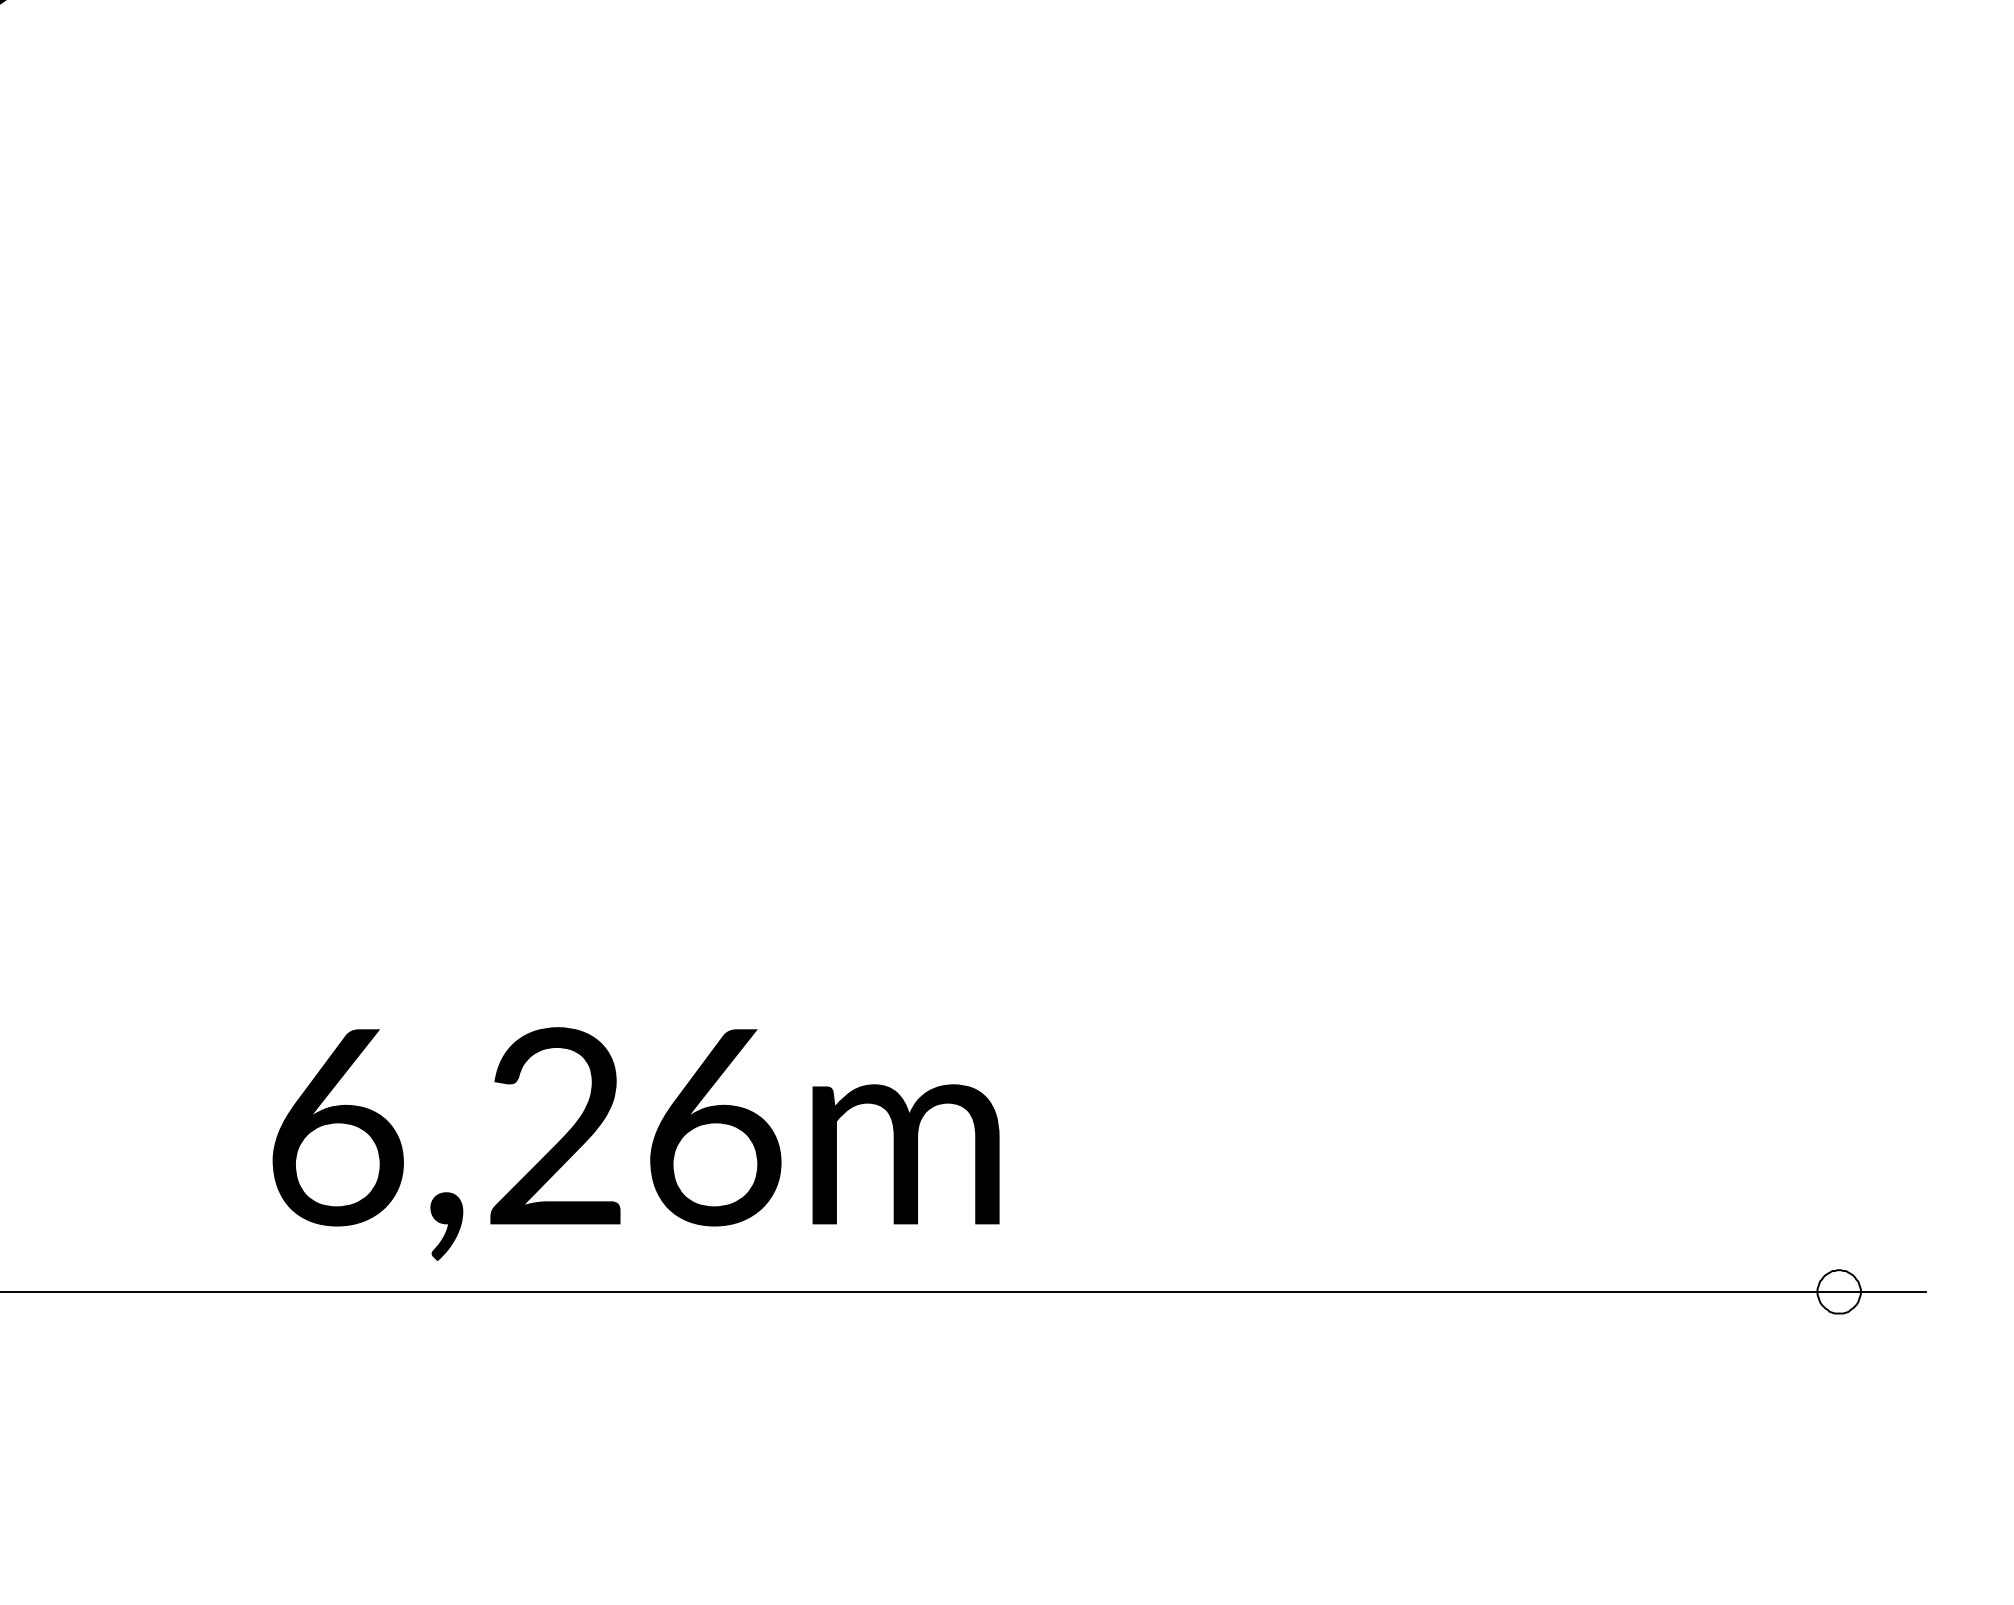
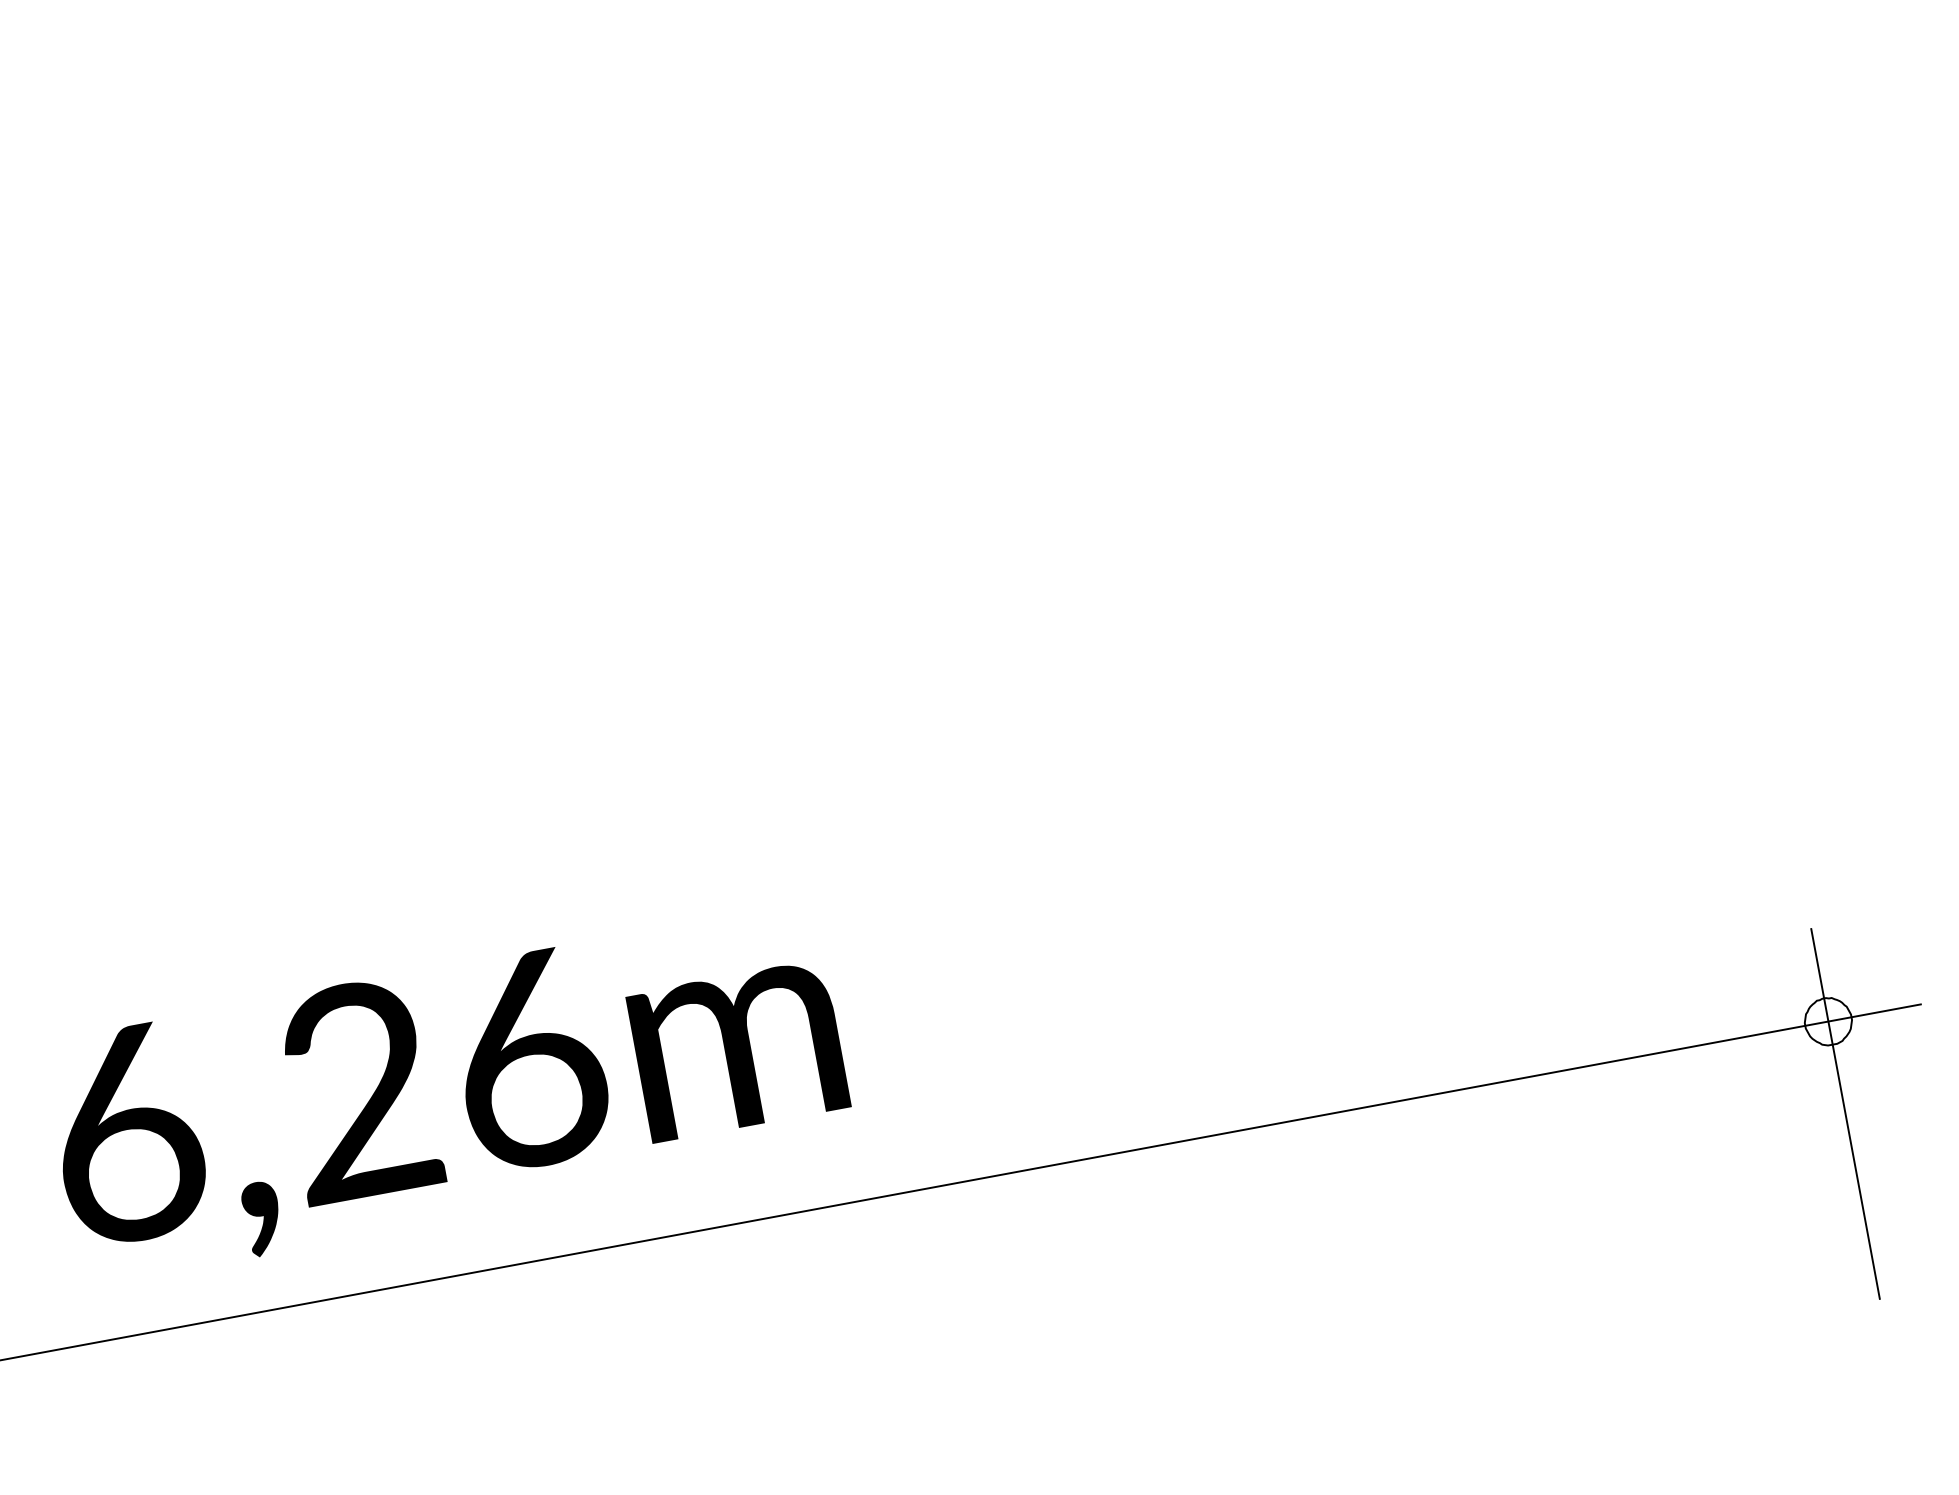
text: (635, 1143) -> (447, 1092), moved
line: (1839, 1378) -> (1845, 1113), added

